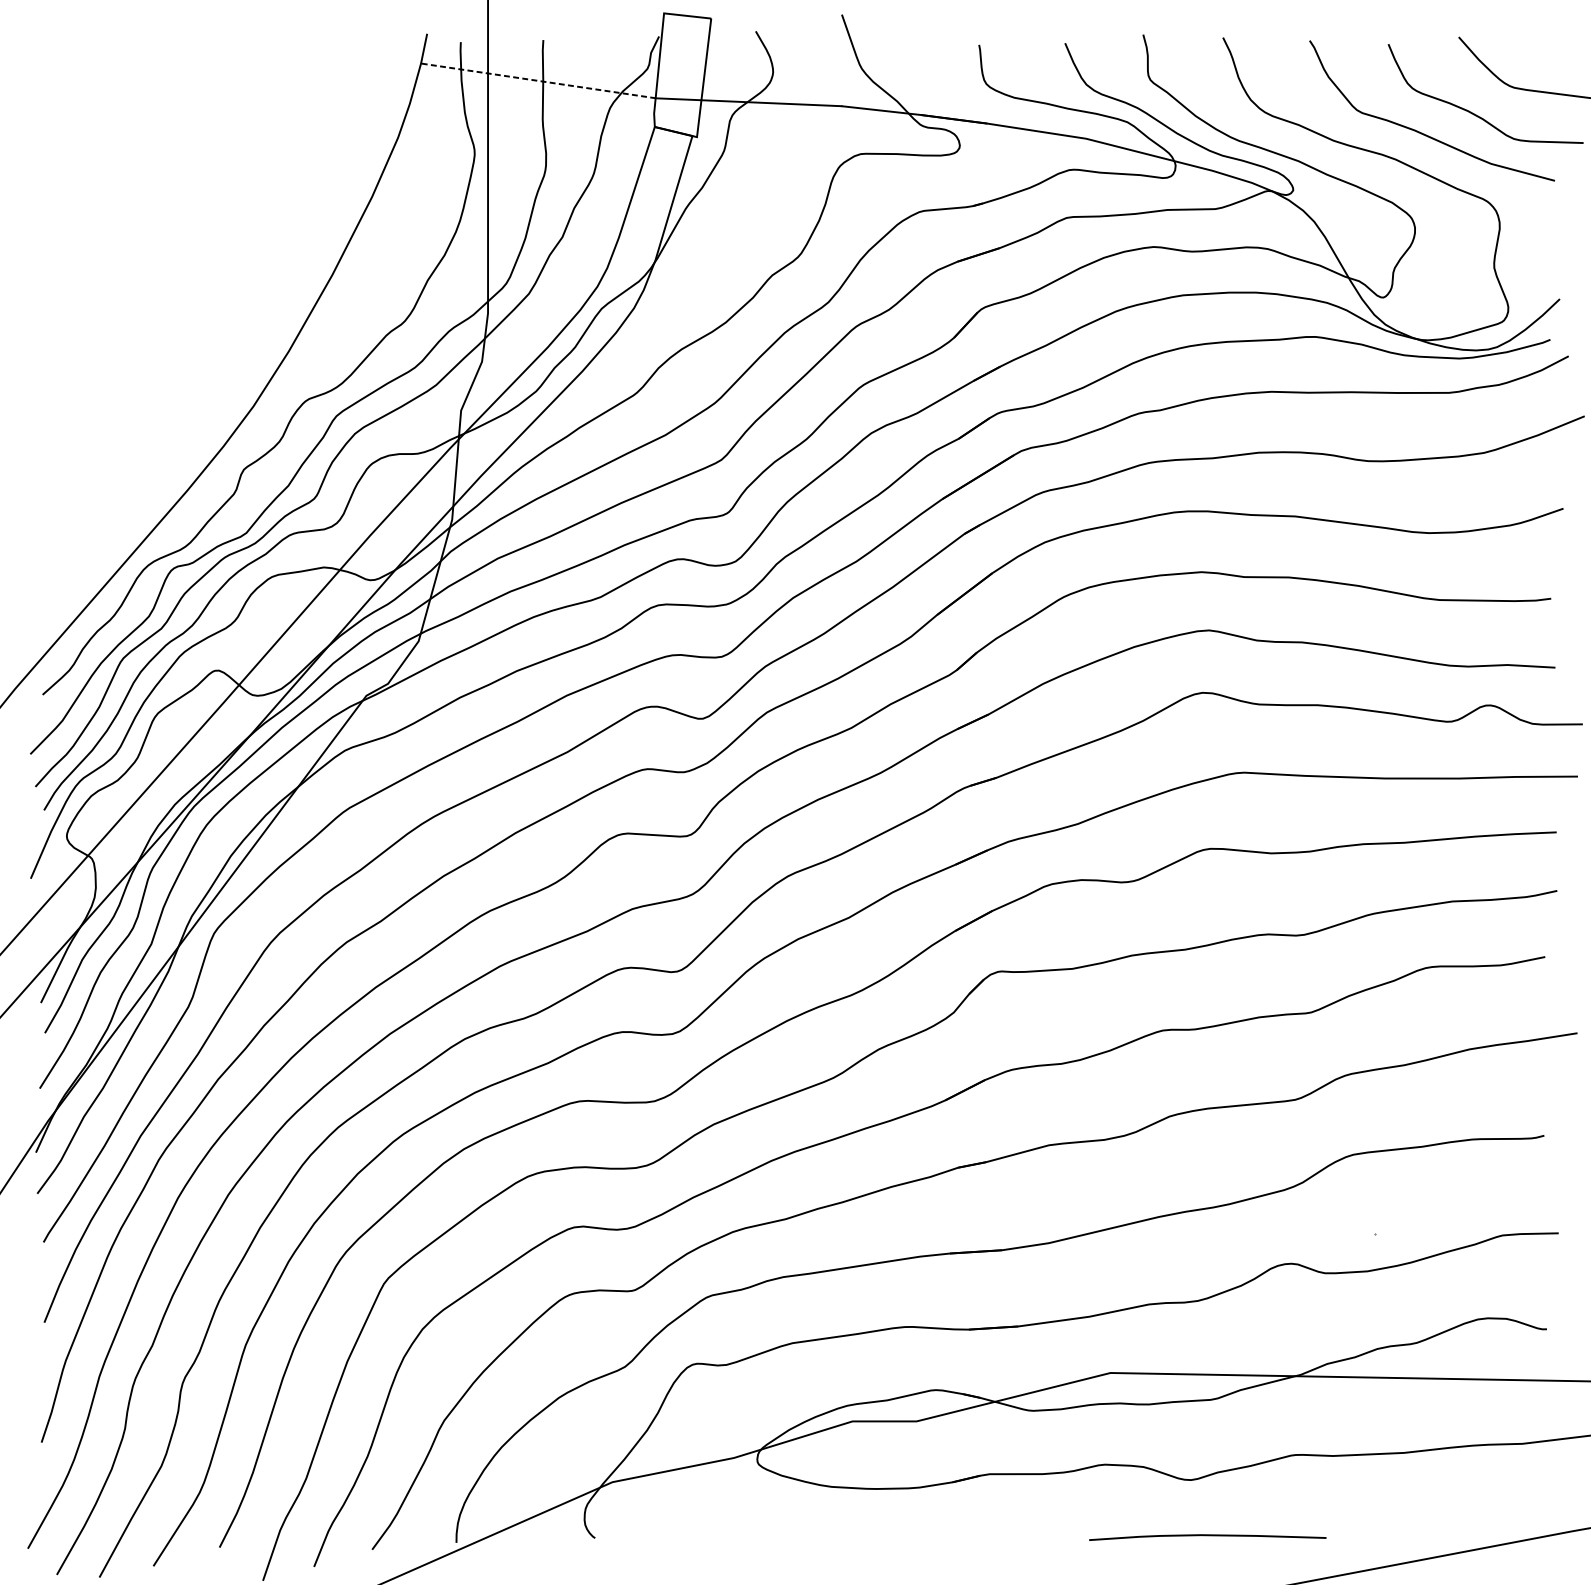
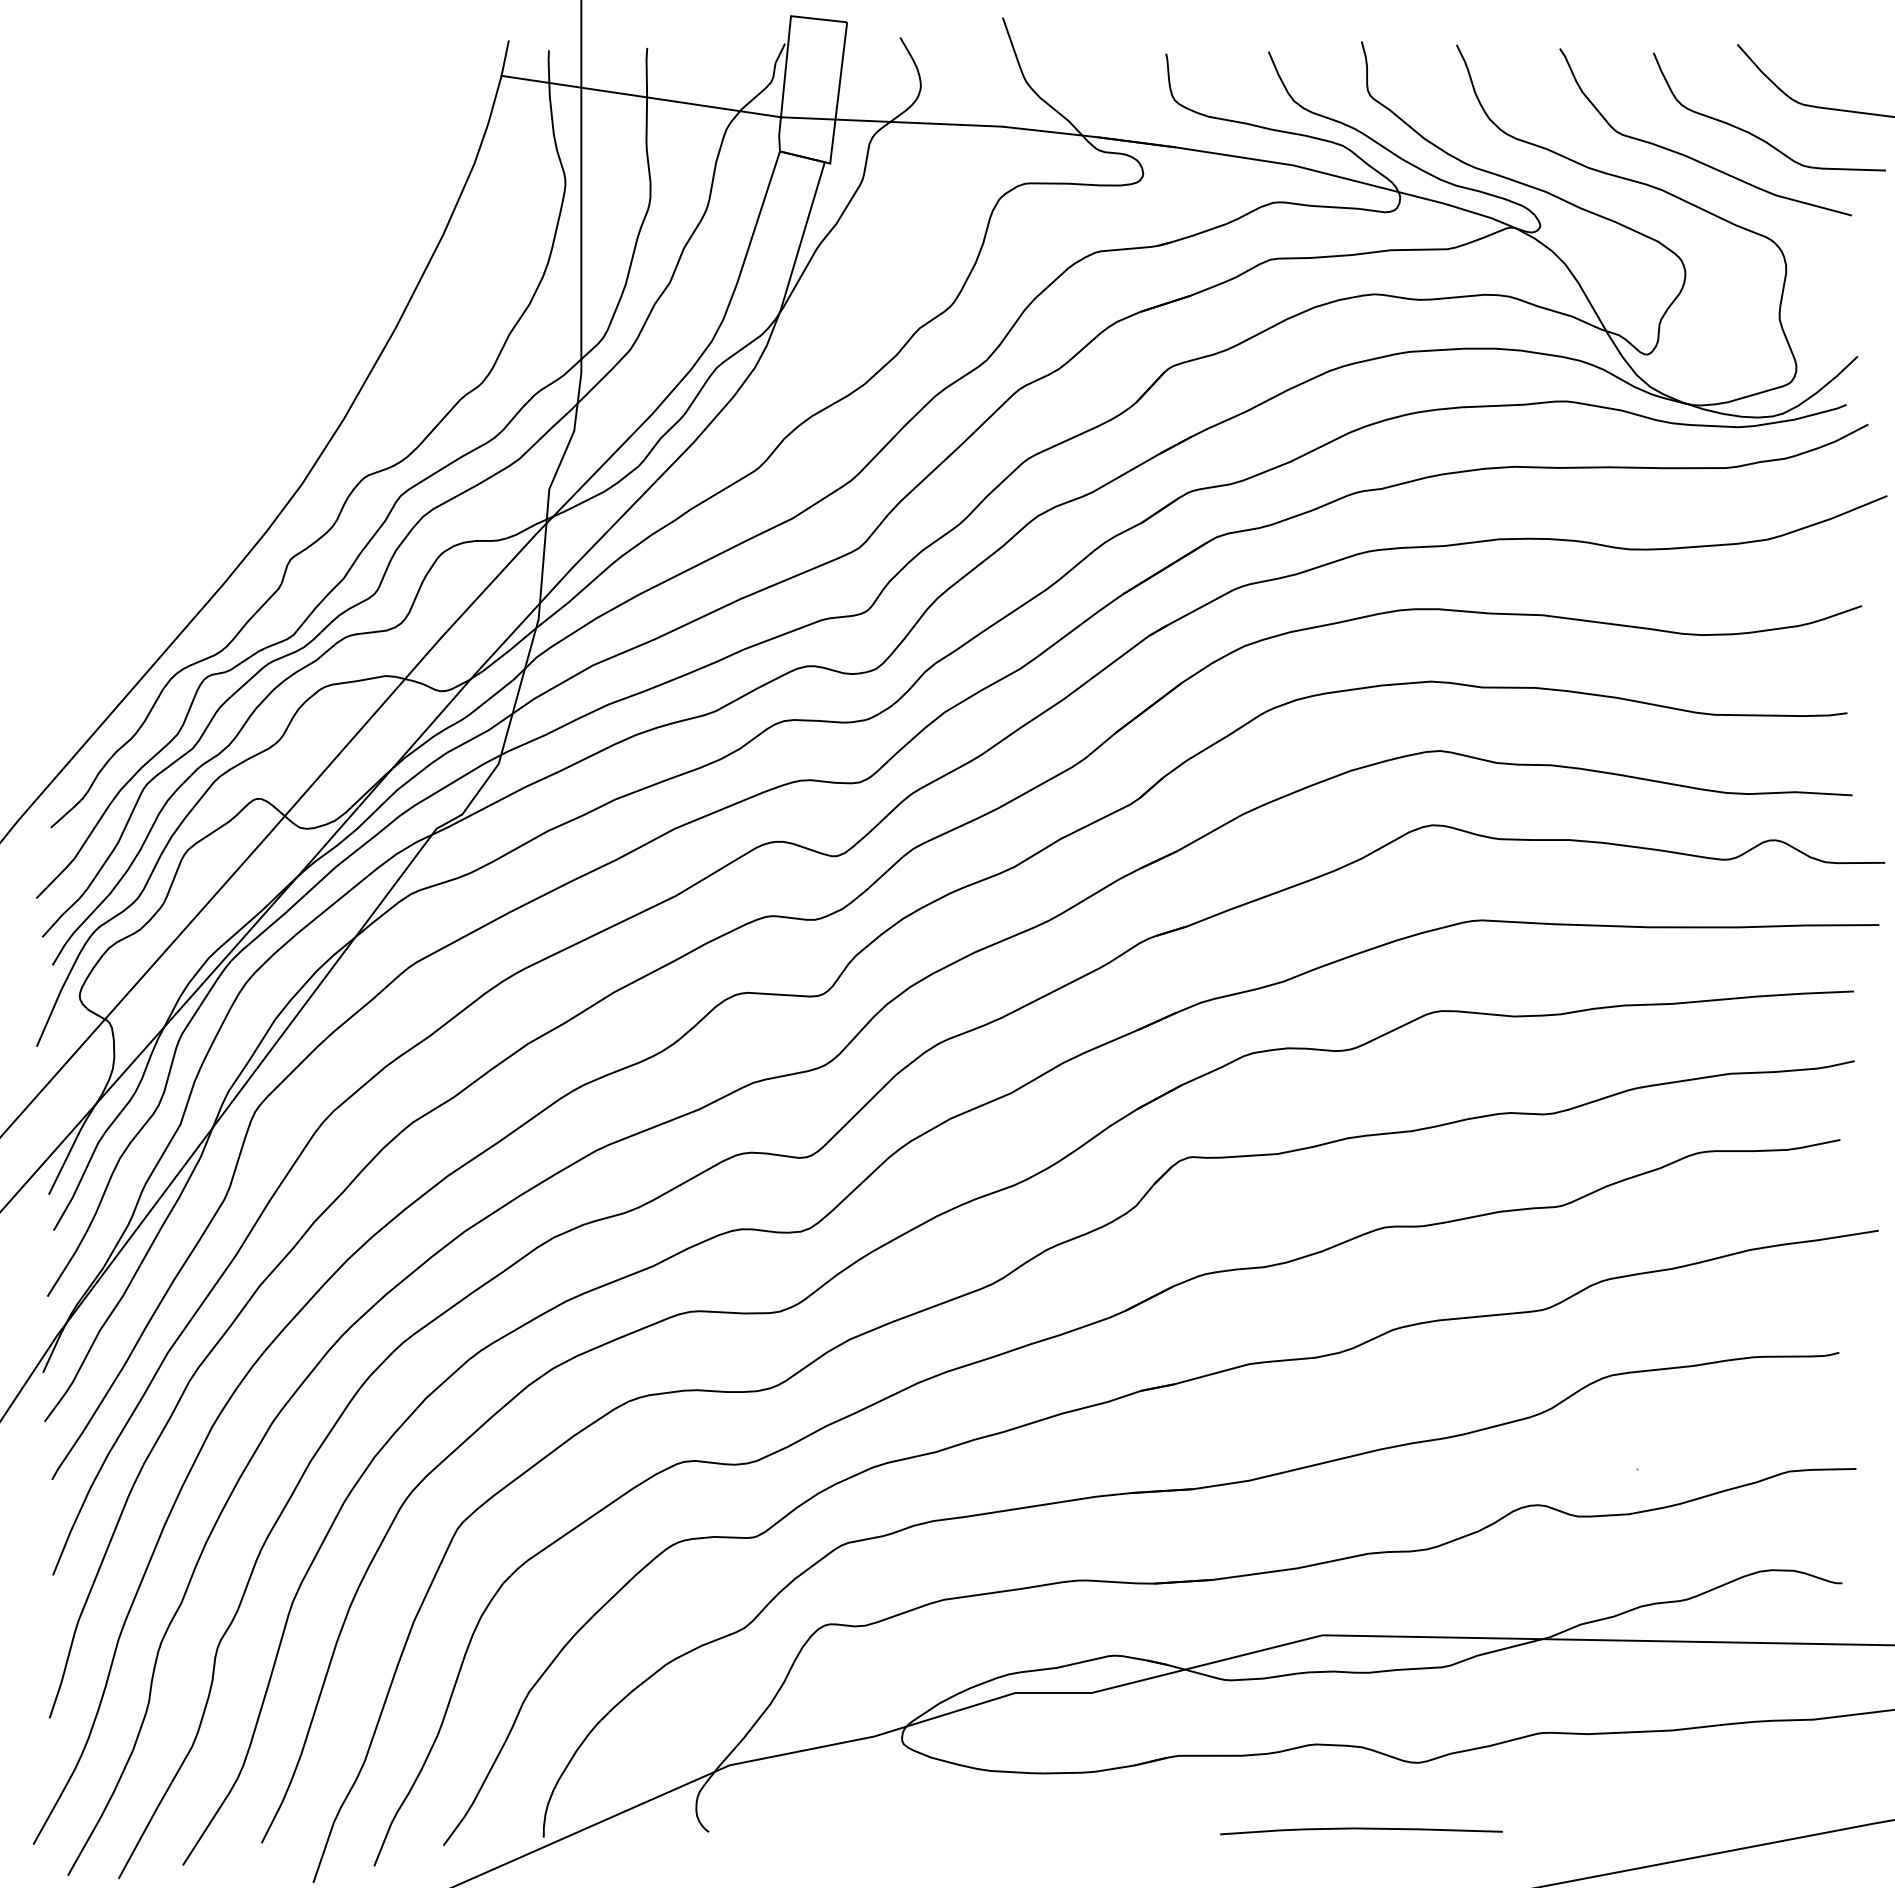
line: (538, 80) -> (641, 96), dashed -> solid
curve: (1207, 1536) -> (1361, 1829), moved

